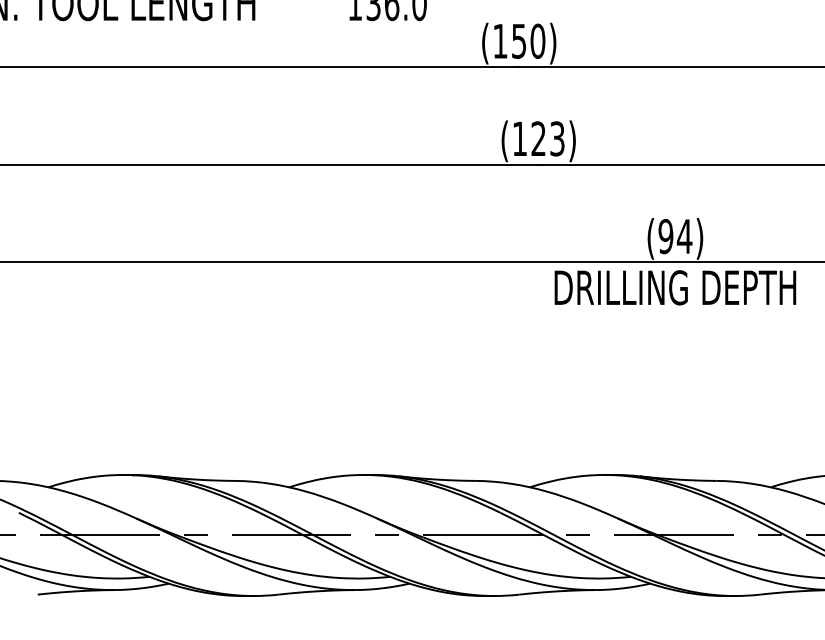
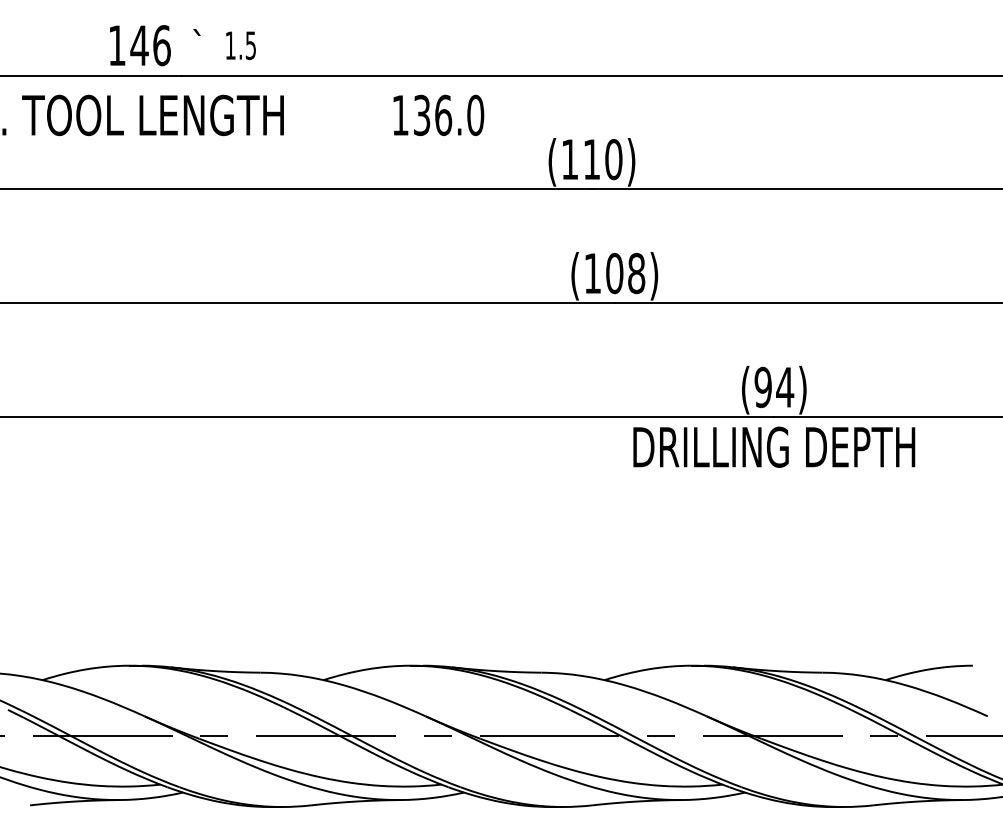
text: (518, 41) -> (591, 159), (150) -> (110)
text: (547, 138) -> (625, 273), (123) -> (108)

